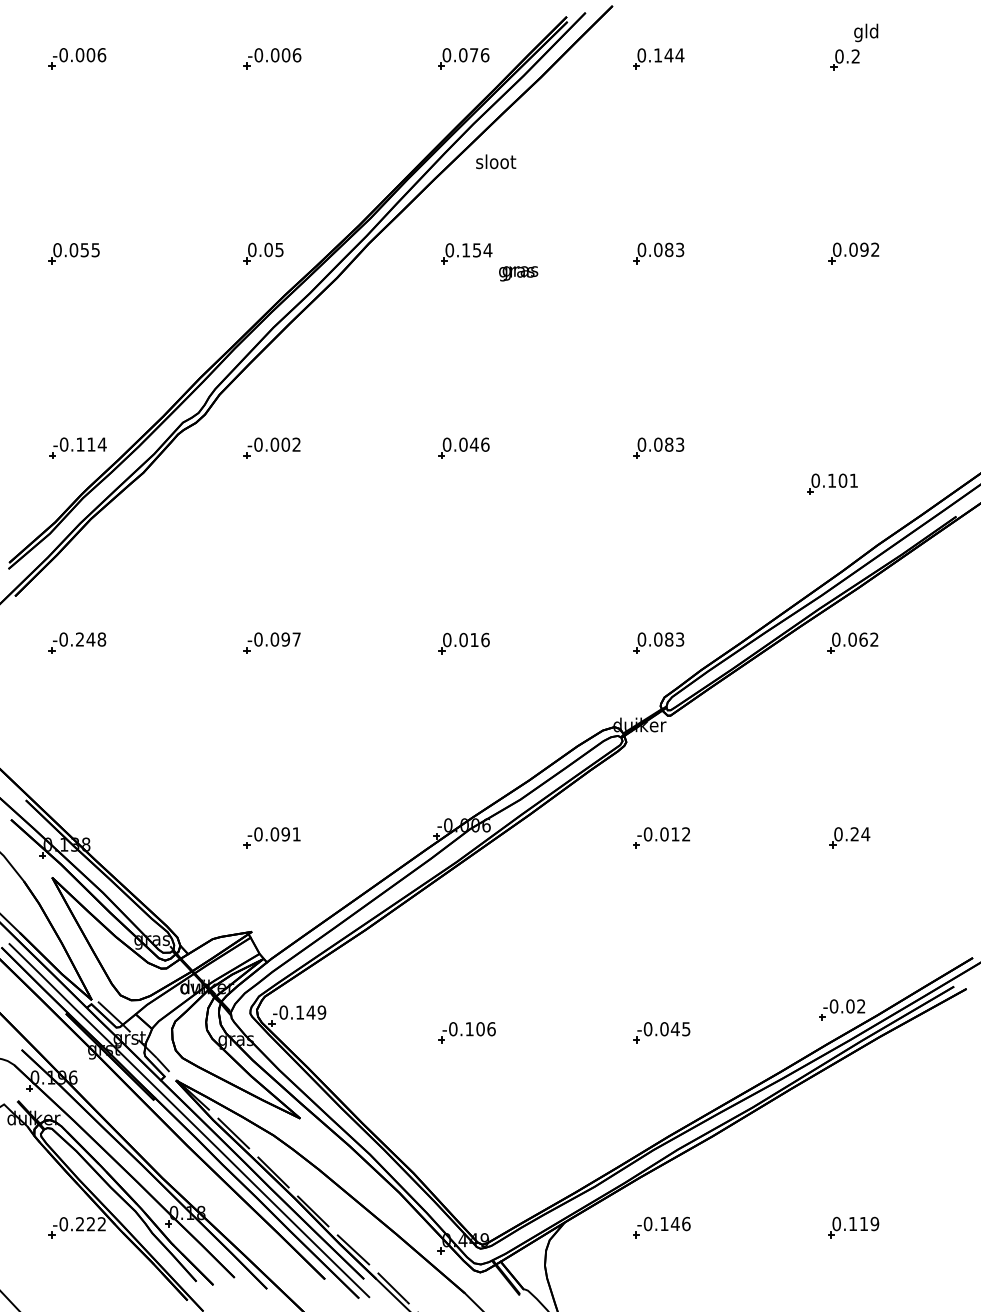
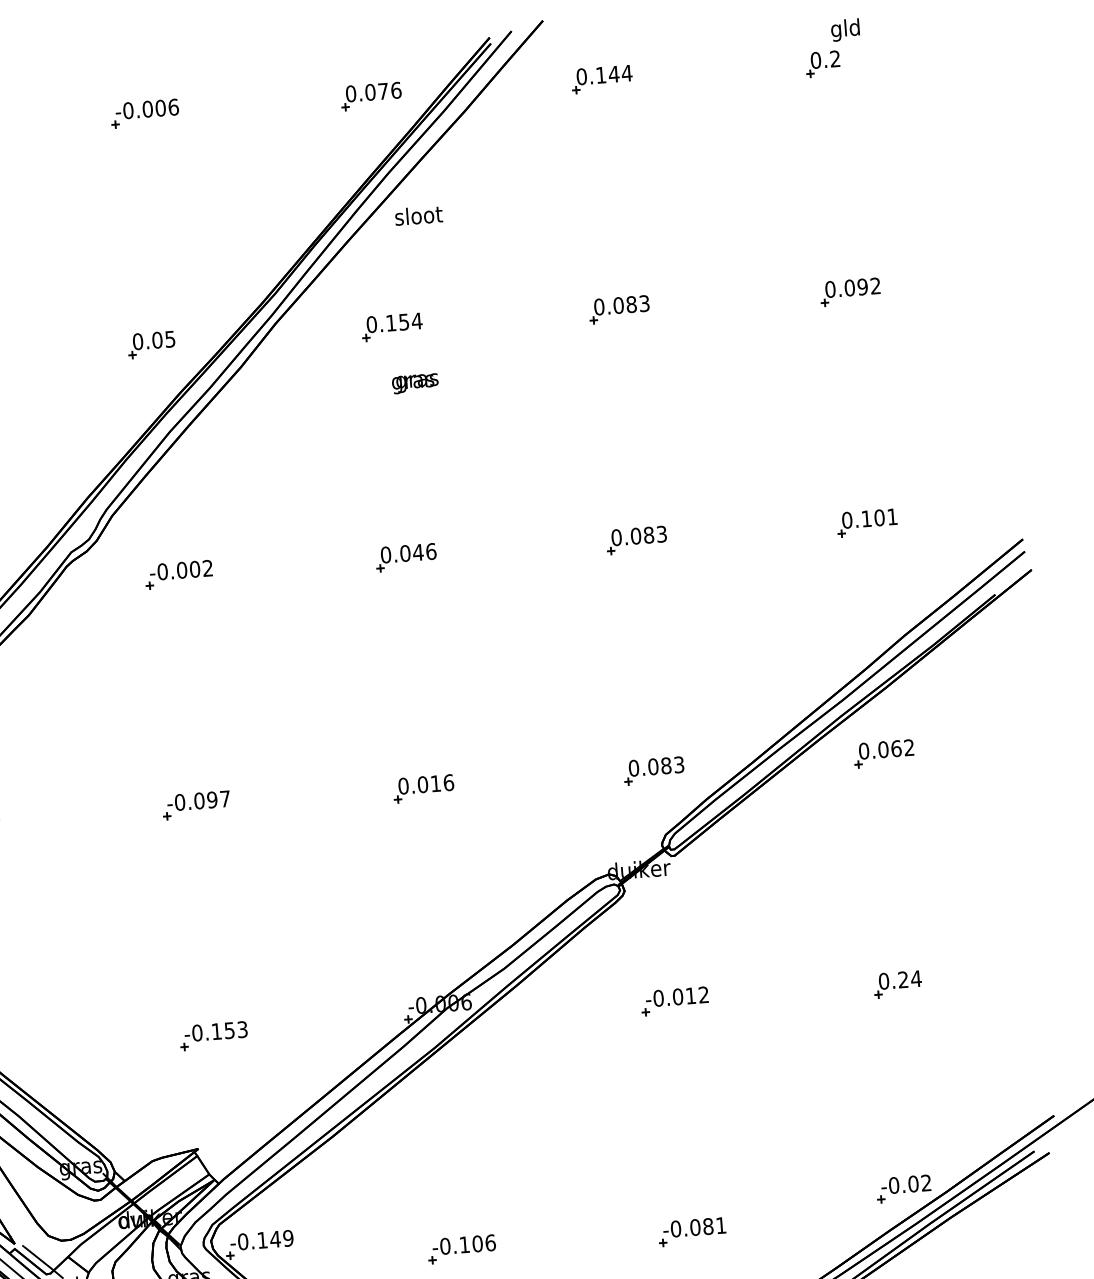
text: (518, 273) -> (415, 383), moved
part: (832, 483) -> (867, 522), moved
text: (285, 834) -> (229, 1030), -0.091 -> -0.153
text: (680, 1029) -> (714, 1226), -0.045 -> -0.081

